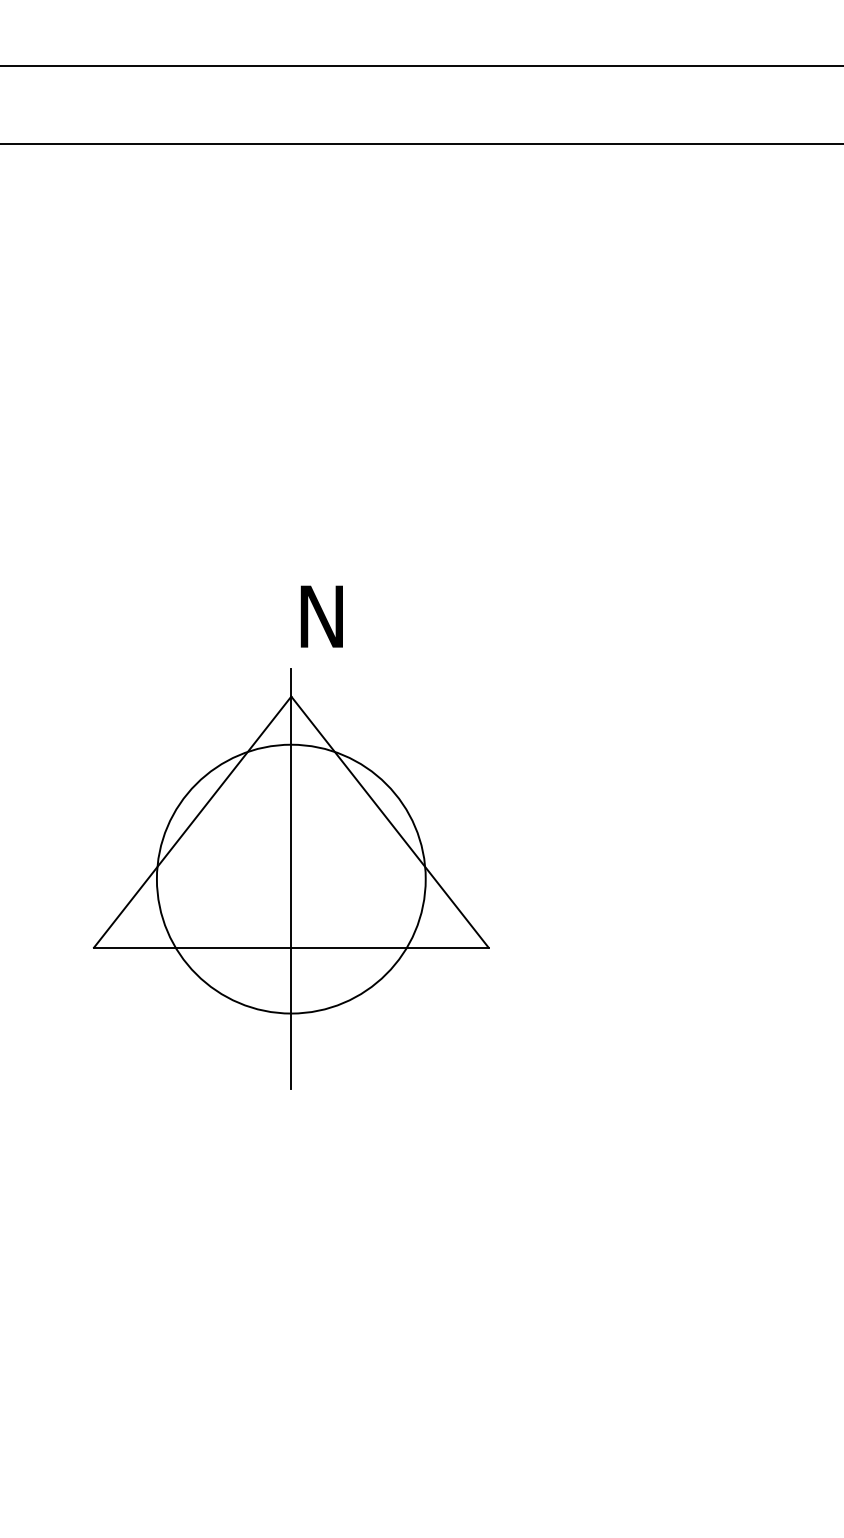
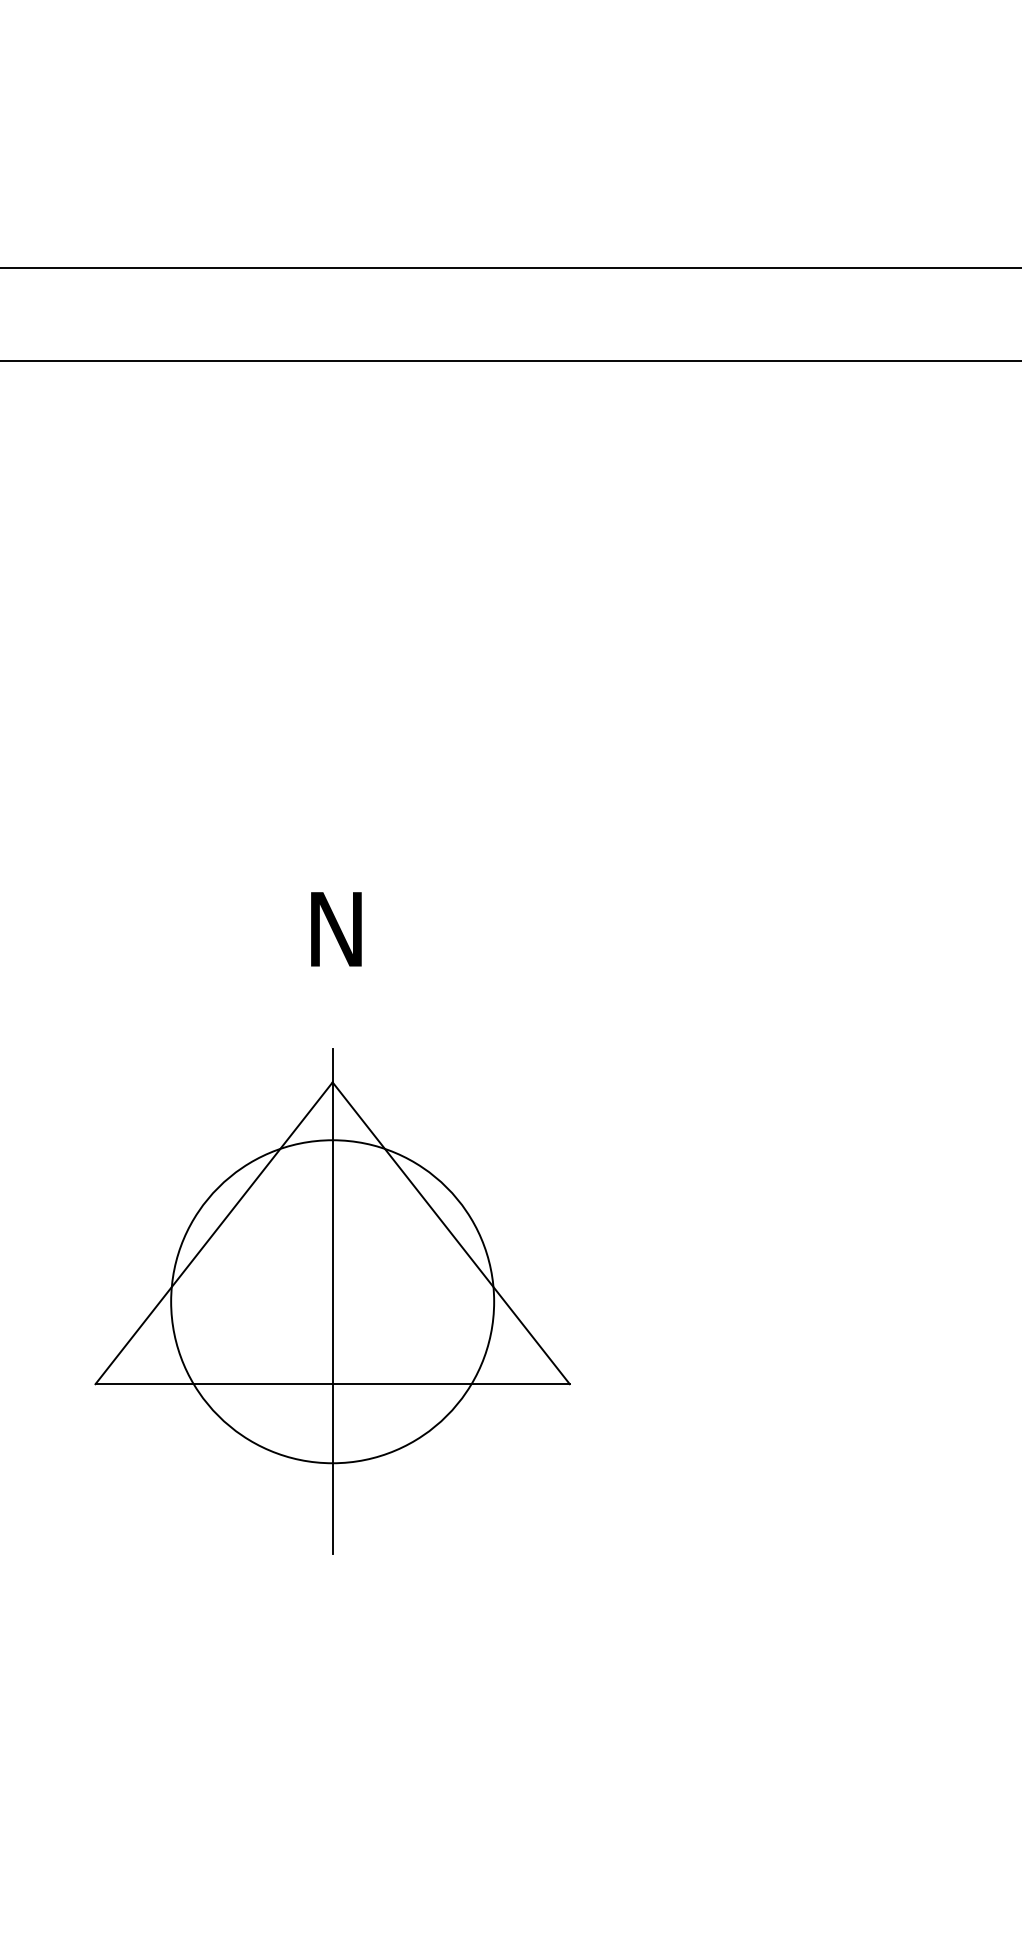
part: (291, 878) -> (332, 1301), moved

